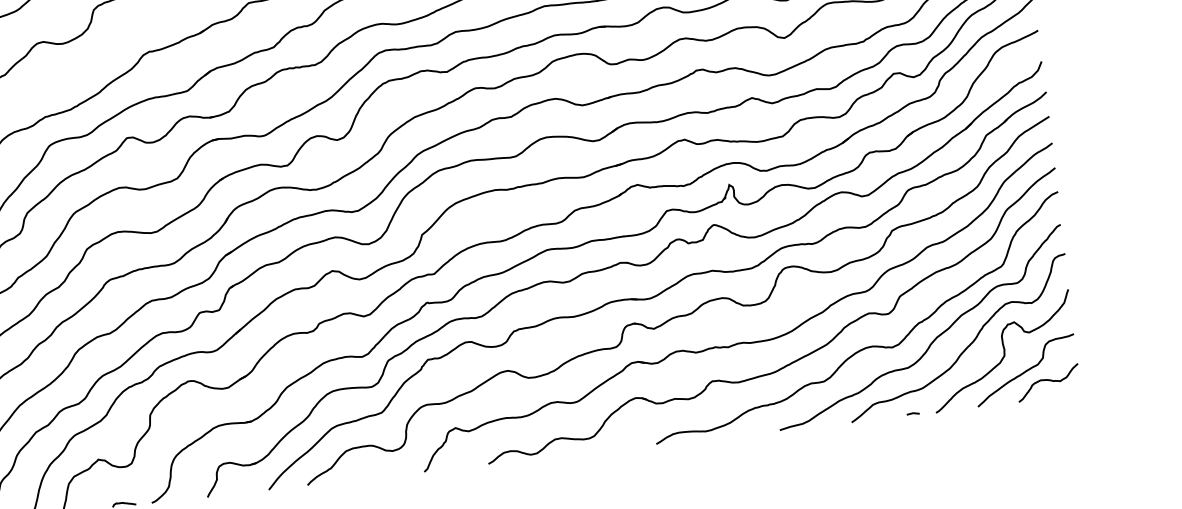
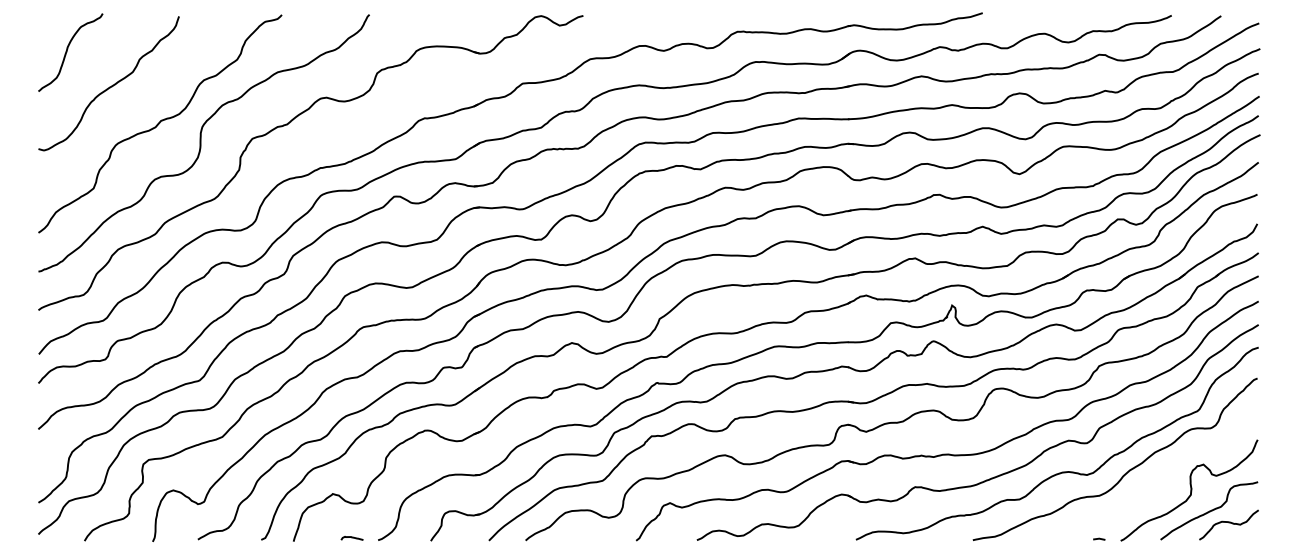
curve: (967, 345) -> (1157, 481), removed

